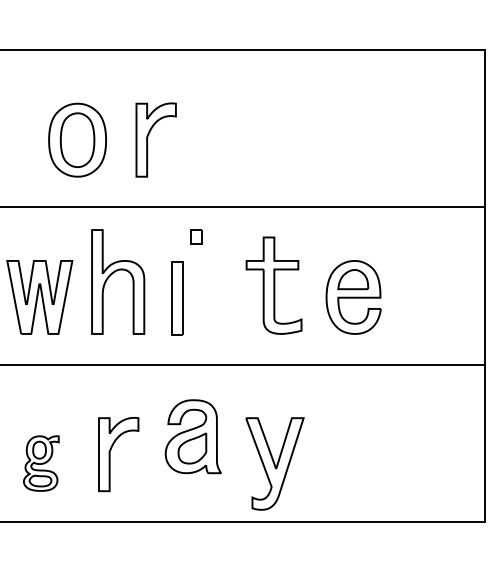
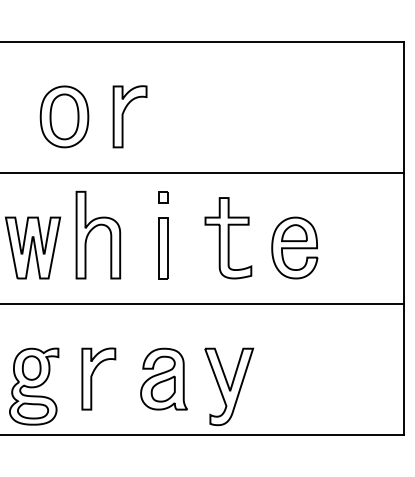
part: (177, 299) -> (163, 248), moved
part: (192, 435) -> (163, 378), moved
part: (41, 463) -> (34, 386), size x1.67

